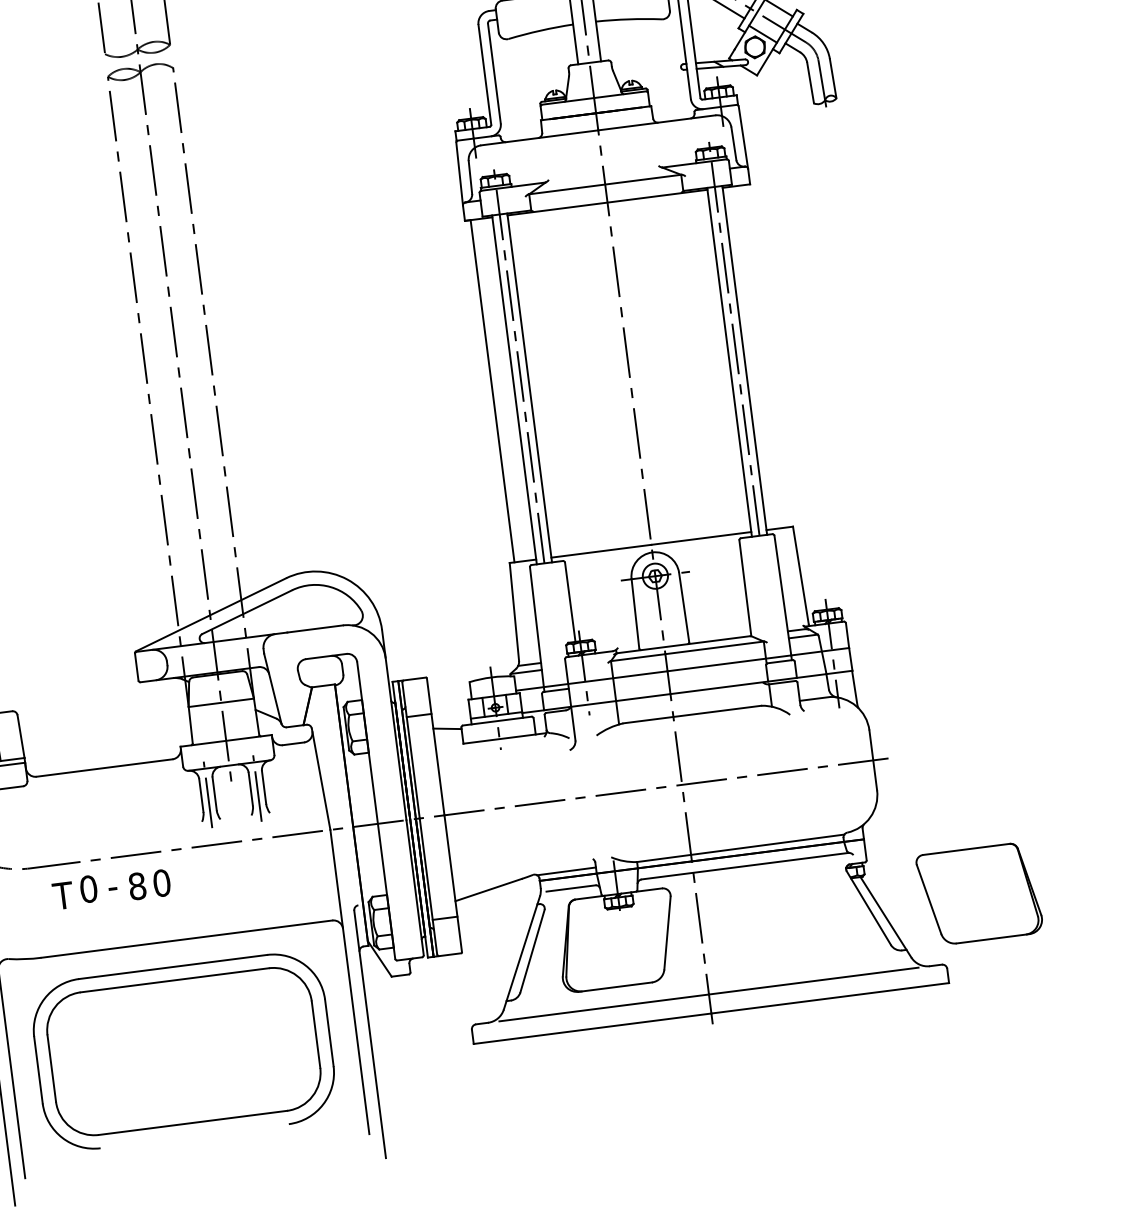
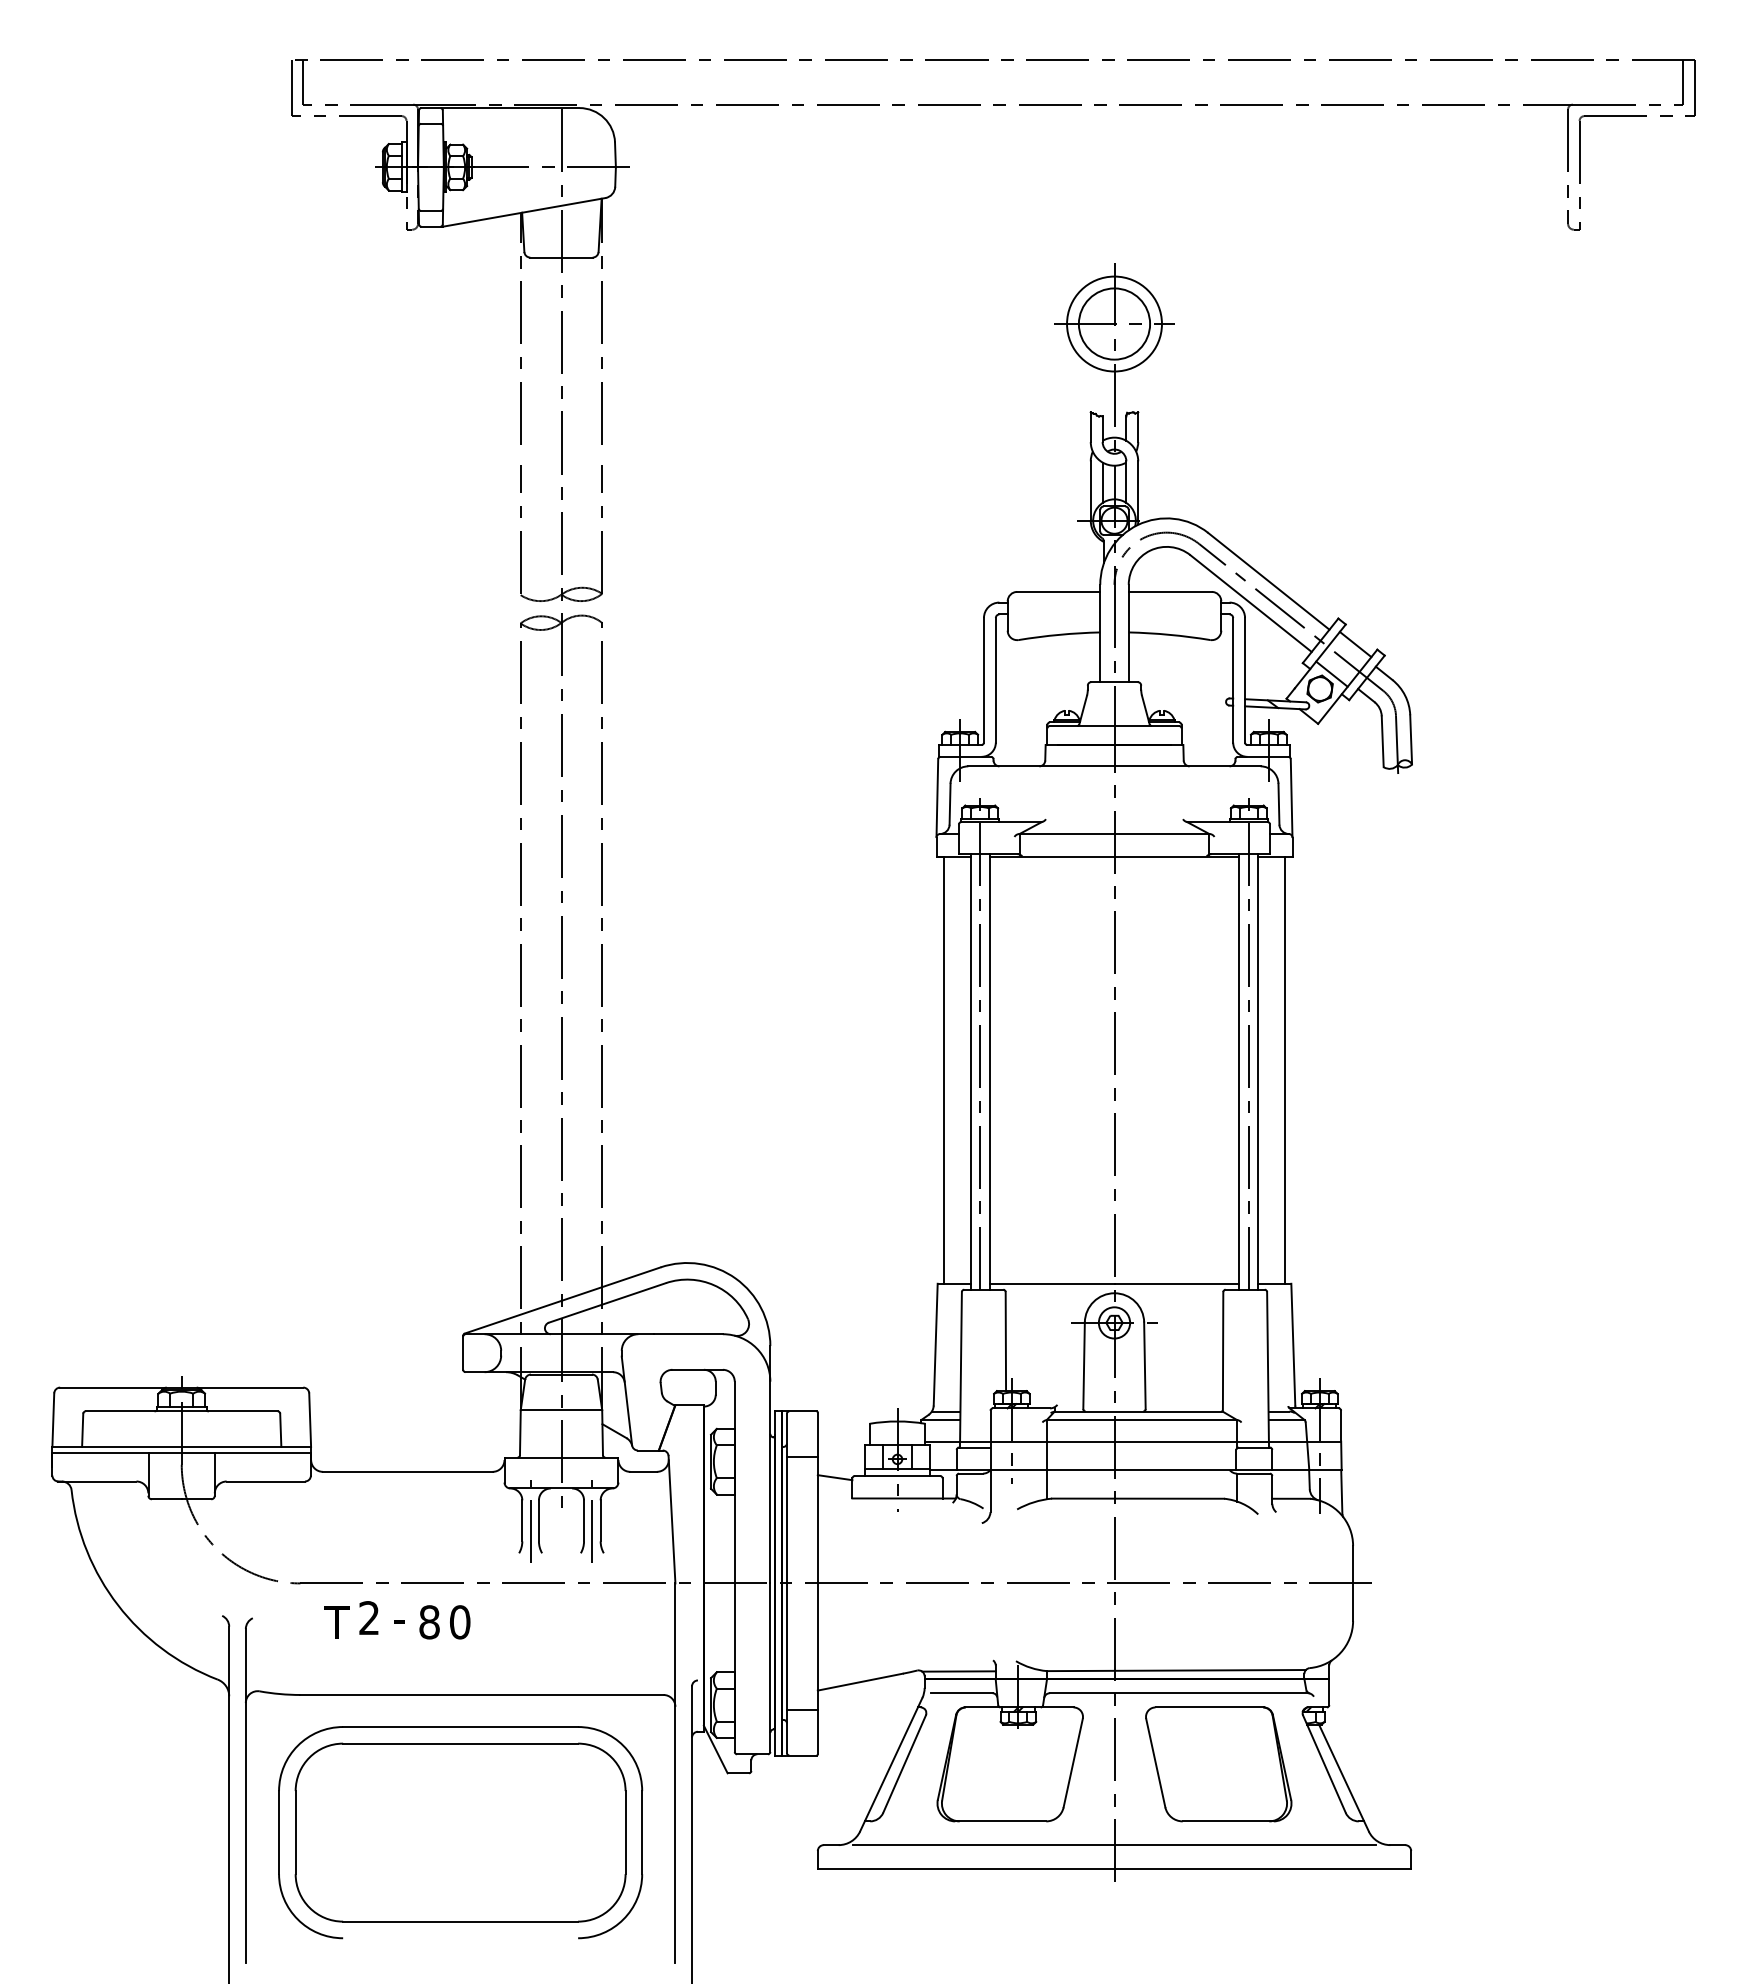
line: (766, 355) -> (1285, 1069), added
text: (88, 889) -> (369, 1618), 0 -> 2
part: (979, 894) -> (1218, 1764), moved

